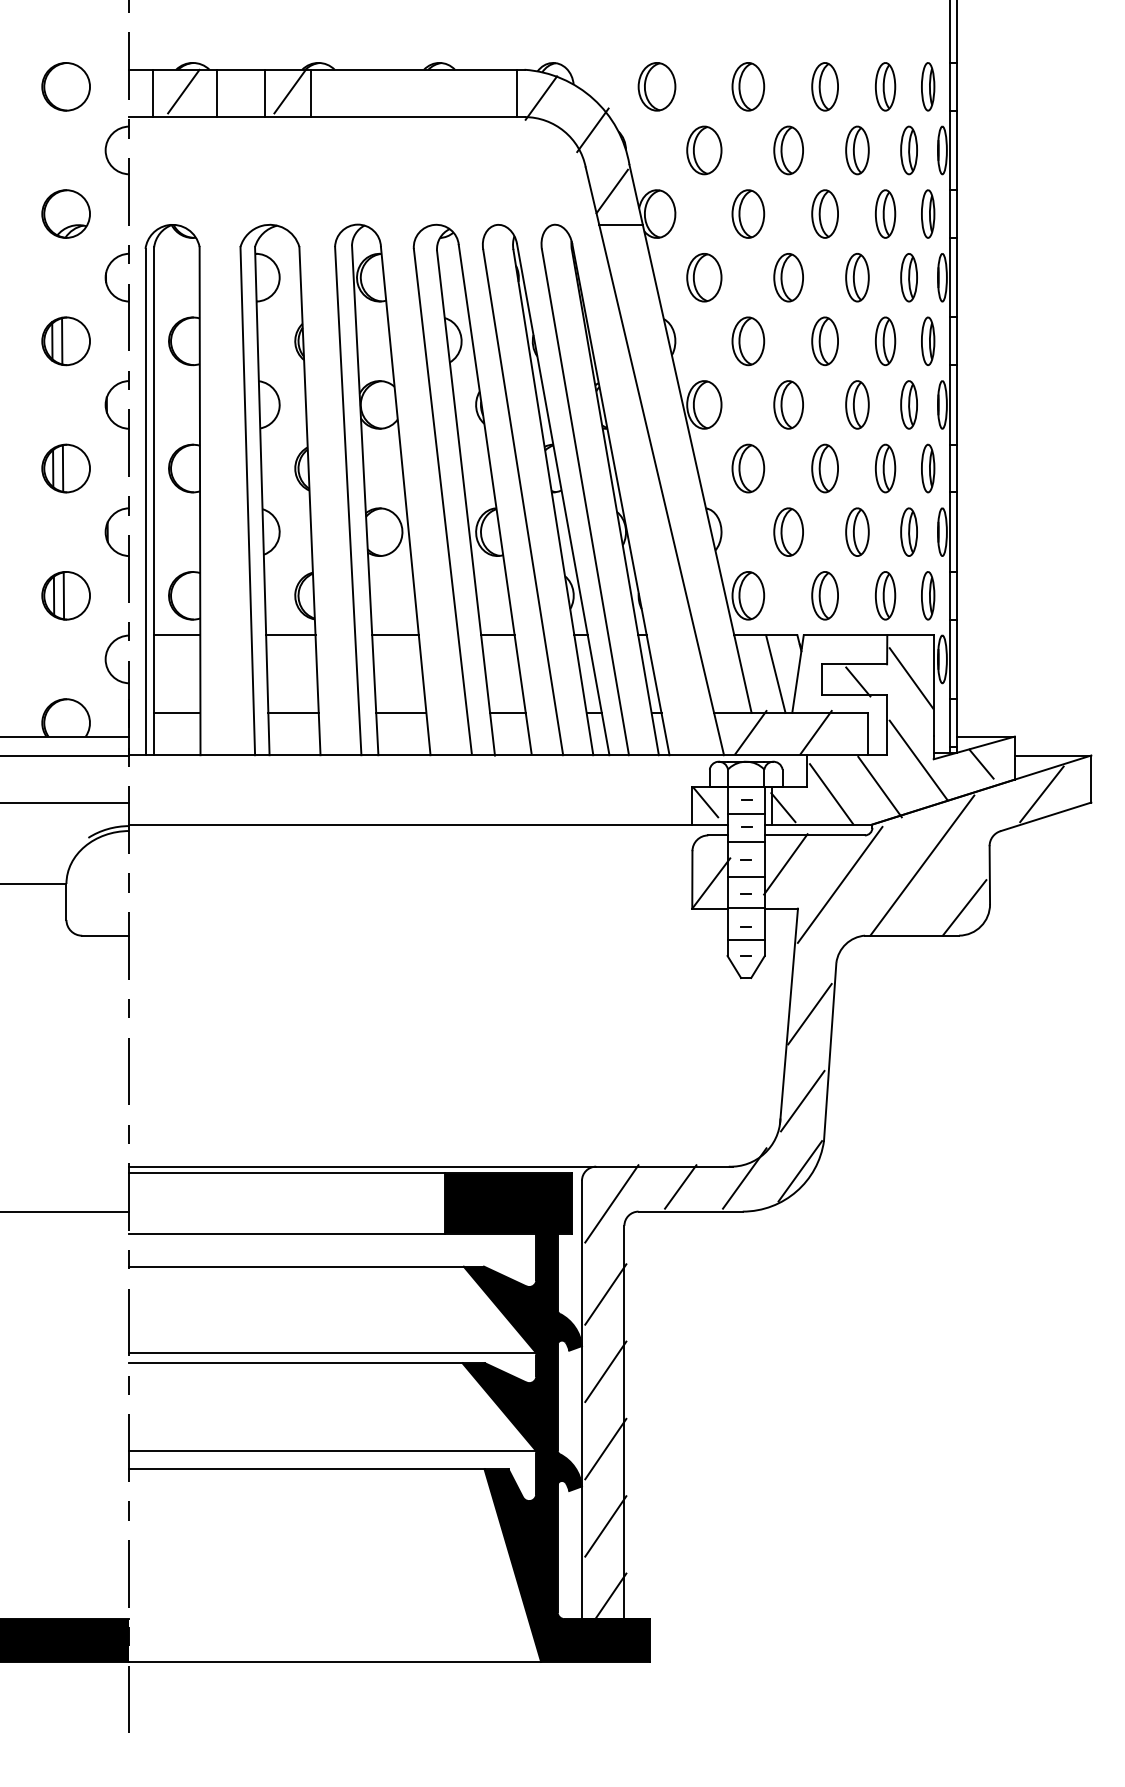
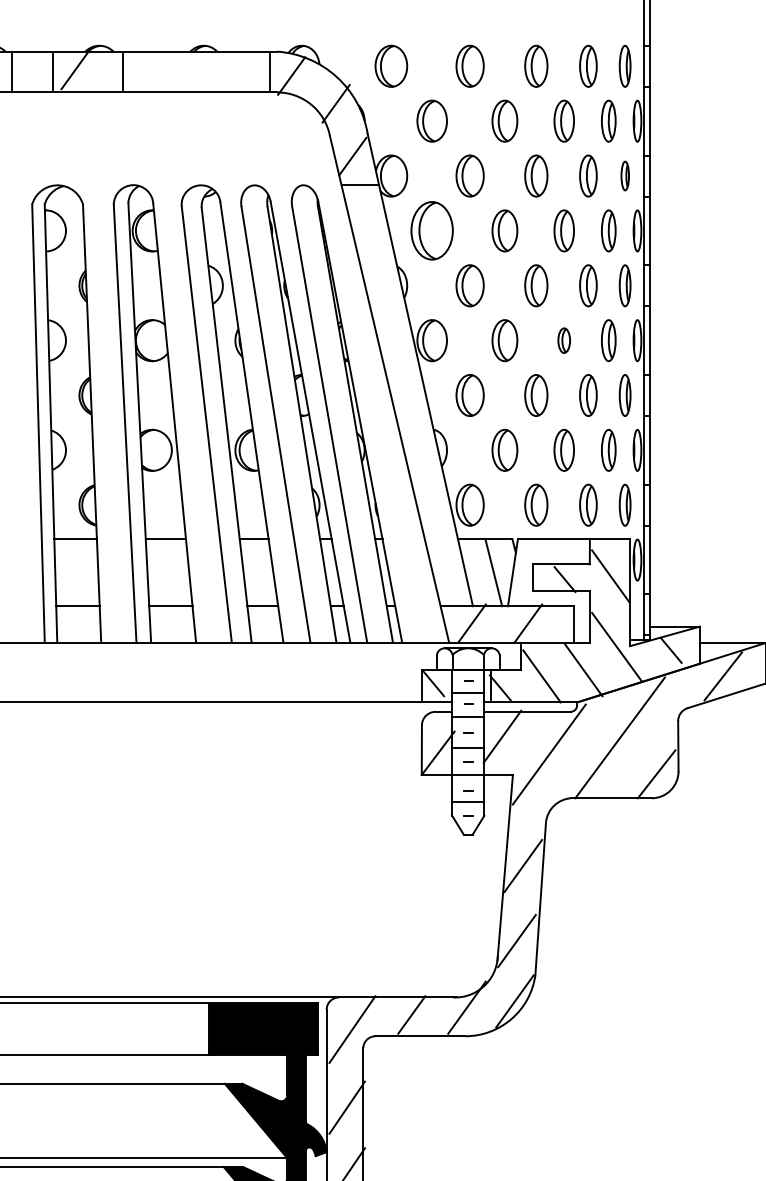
line: (310, 93) -> (122, 72), moved
part: (928, 213) -> (625, 175), size x0.7
part: (704, 277) -> (432, 230), size x1.4
part: (857, 404) -> (564, 340), size x0.6

